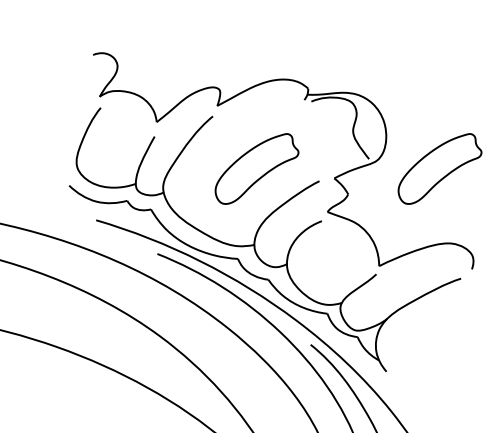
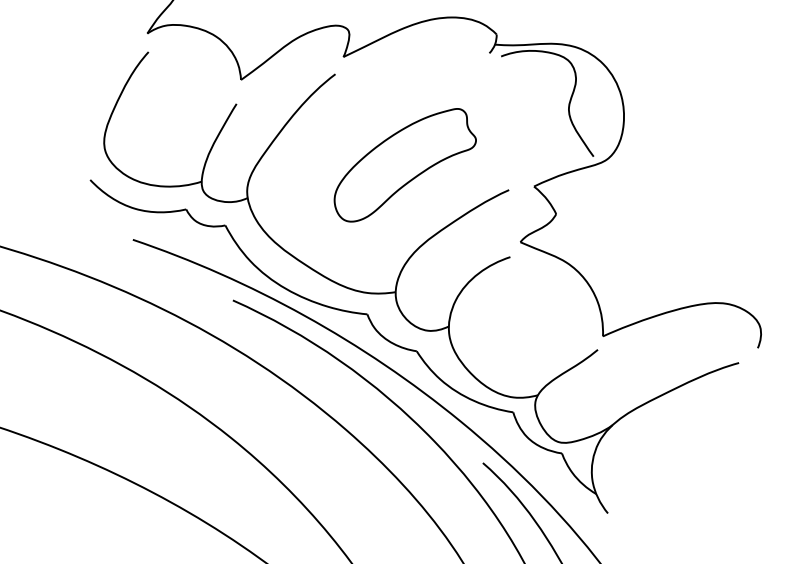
part: (439, 168) -> (710, 177), removed

